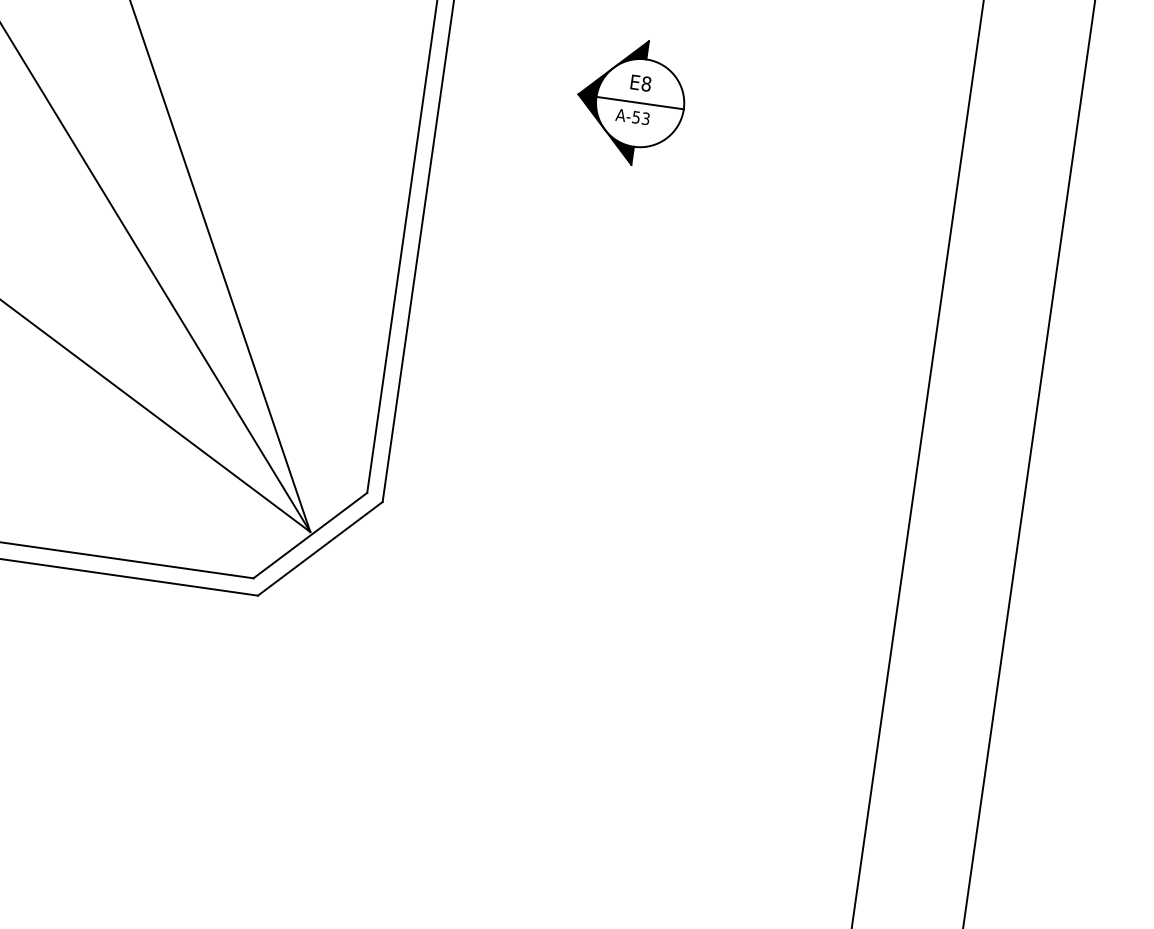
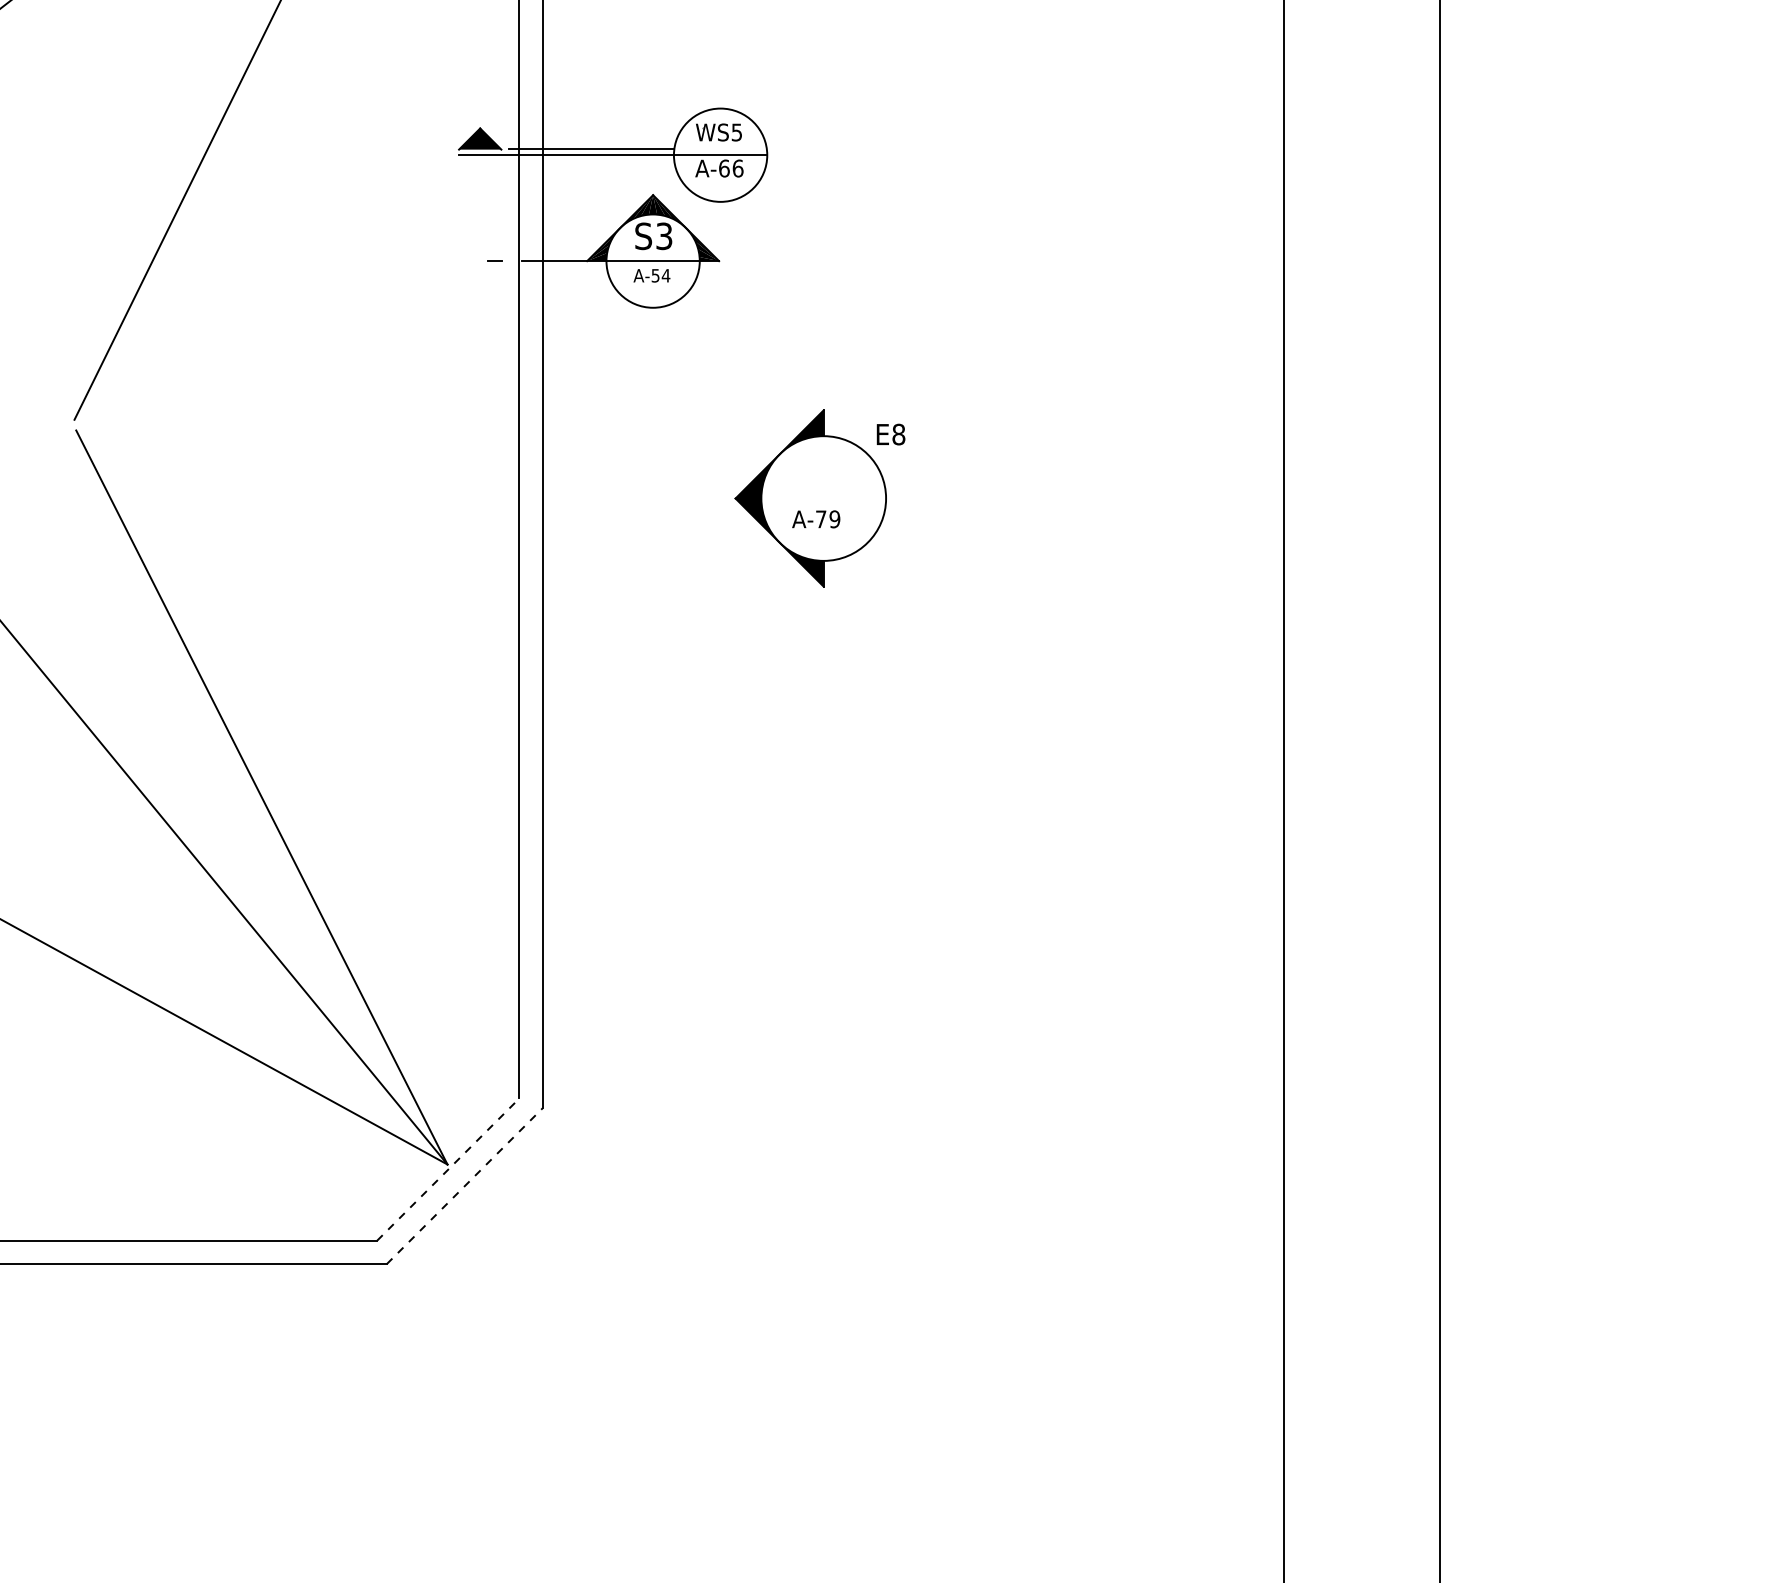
text: (640, 83) -> (890, 434), moved
line: (639, 103) -> (823, 498), removed
text: (641, 118) -> (828, 519), A-53 -> A-79
line: (310, 535) -> (448, 1169), solid -> dashed
line: (320, 548) -> (465, 1185), solid -> dashed

